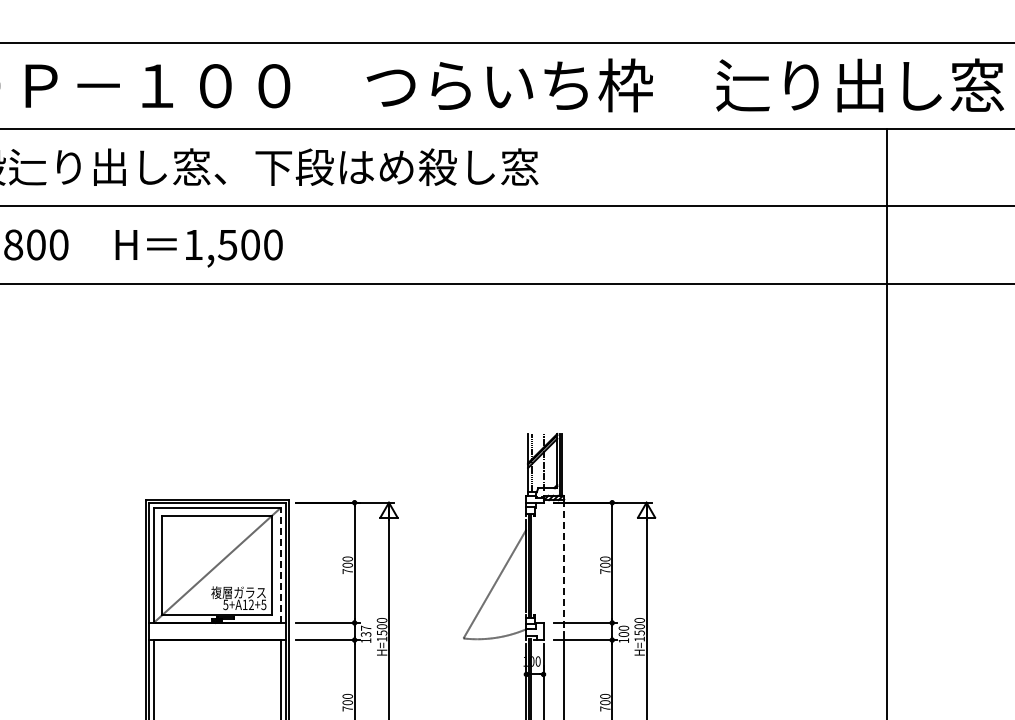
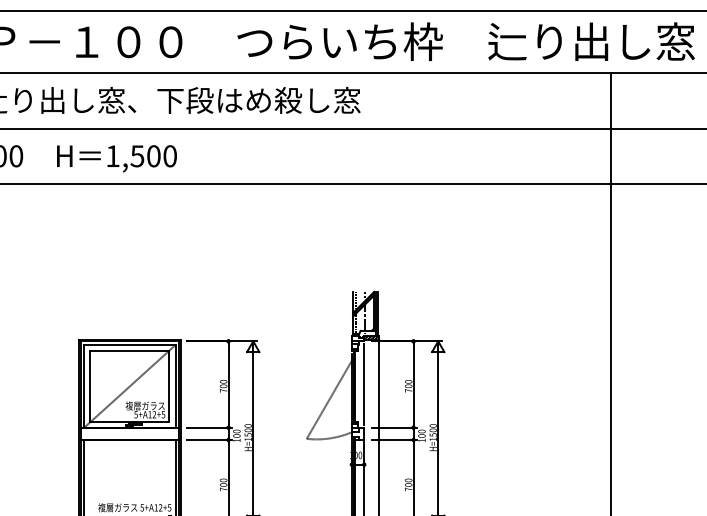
line: (543, 562) -> (364, 384), added
line: (280, 565) -> (175, 386), dashed -> solid
line: (564, 565) -> (379, 386), dashed -> solid
text: (365, 630) -> (236, 433), 137 -> 100

